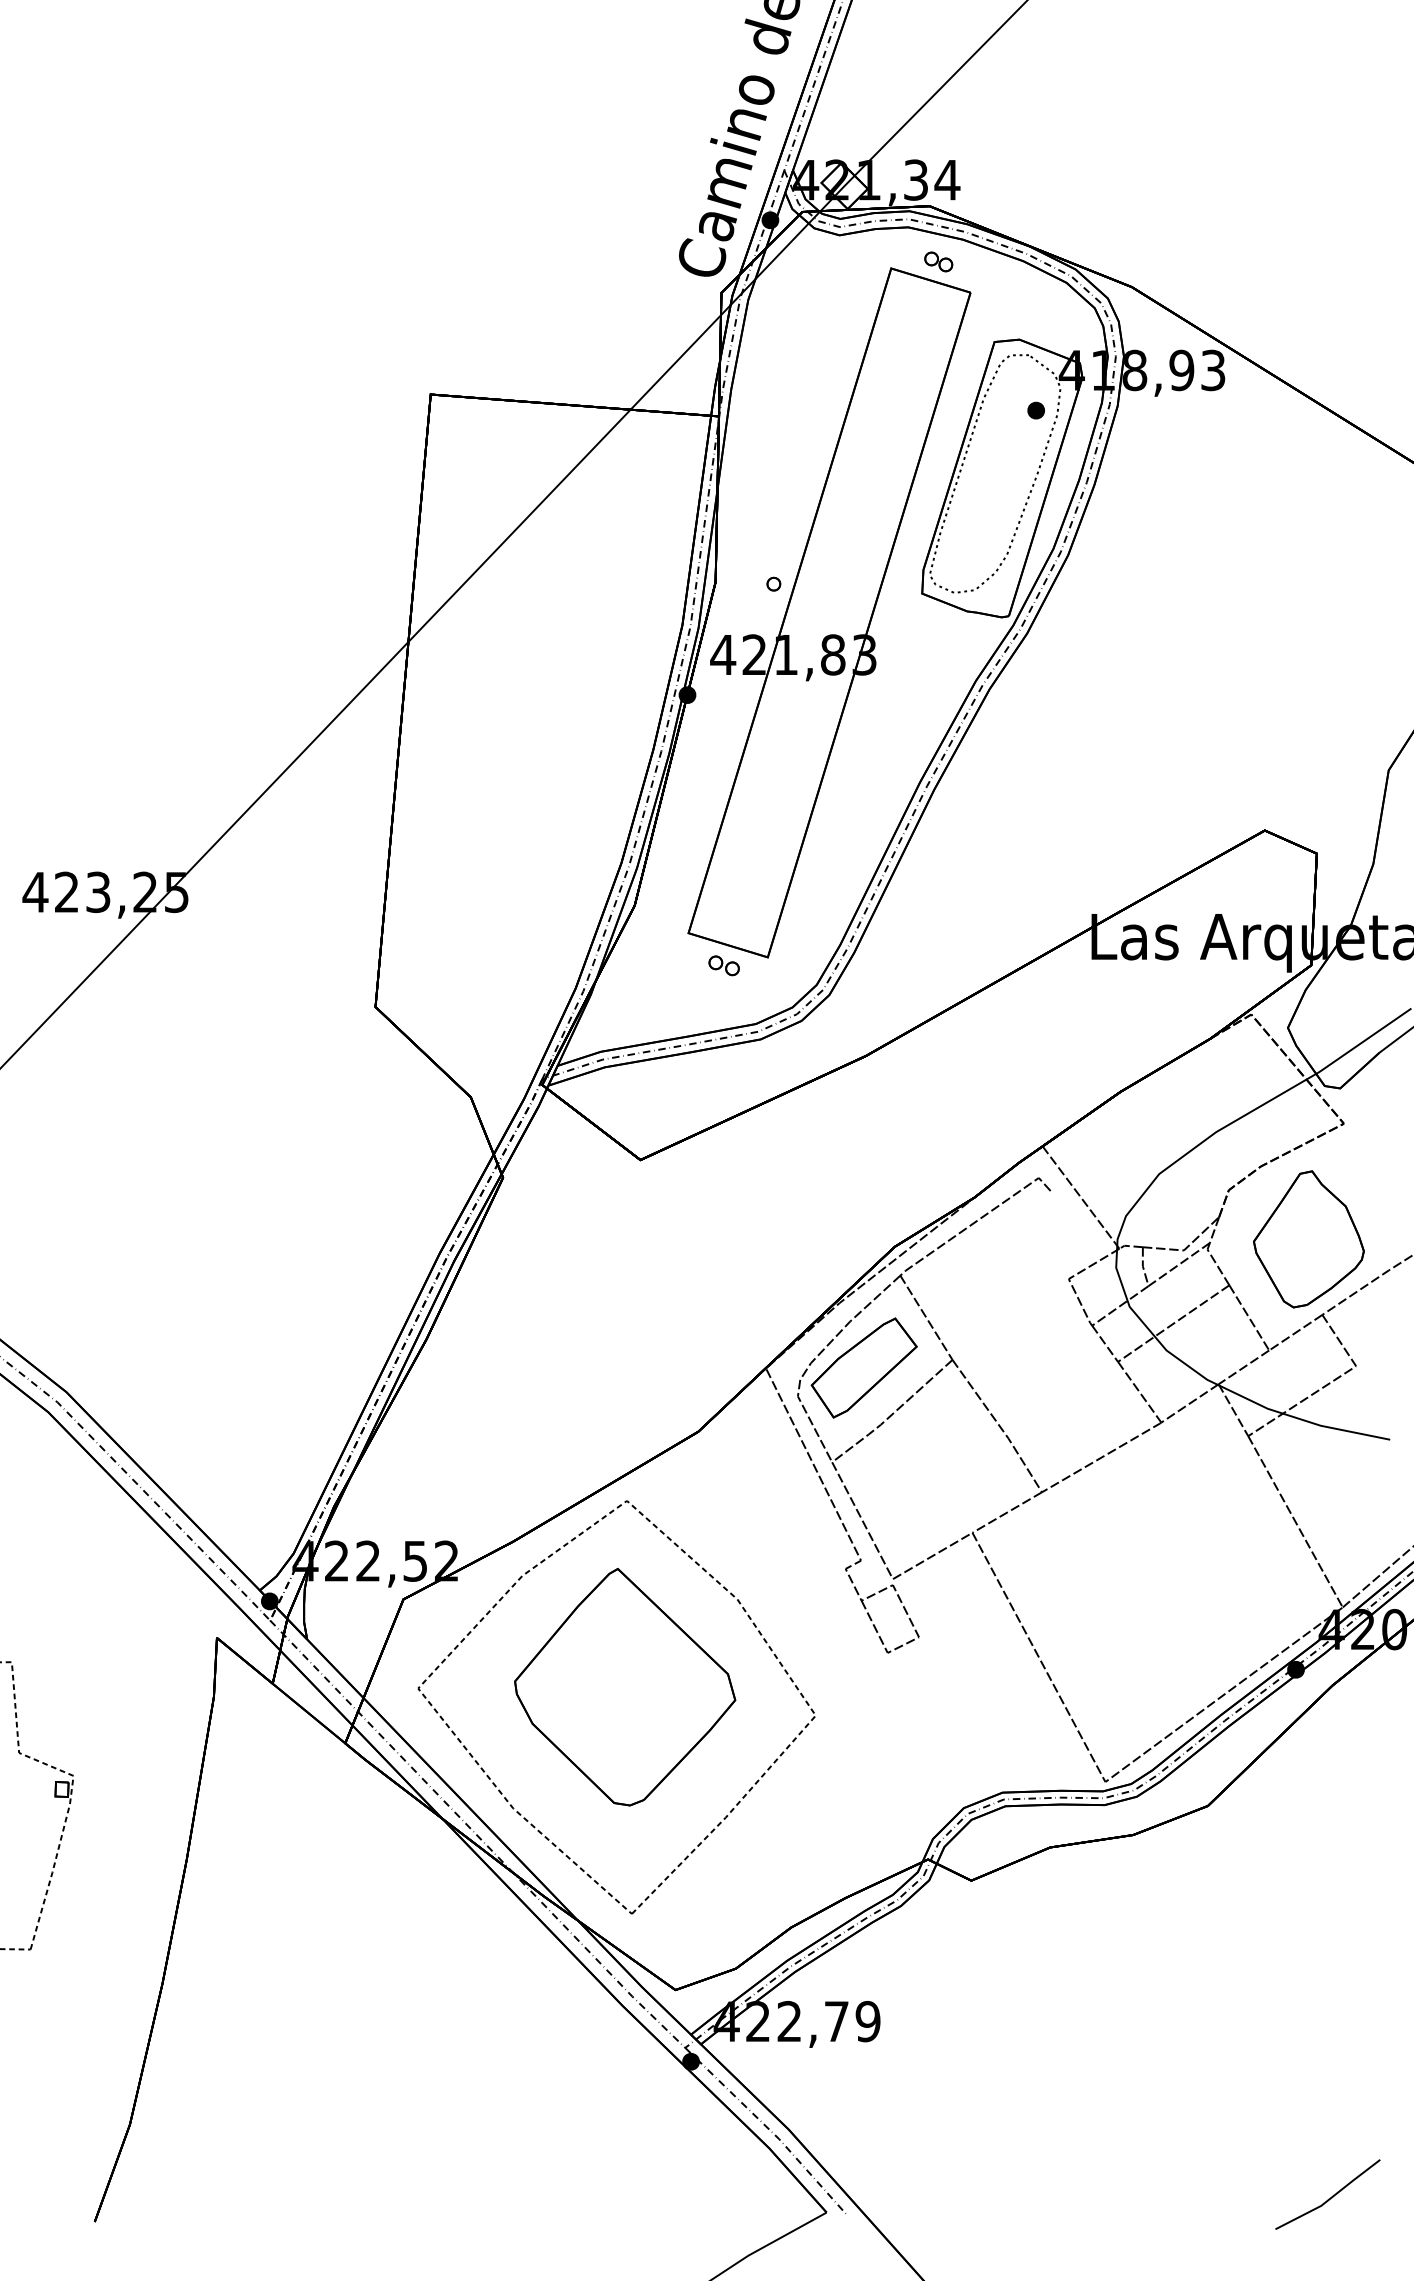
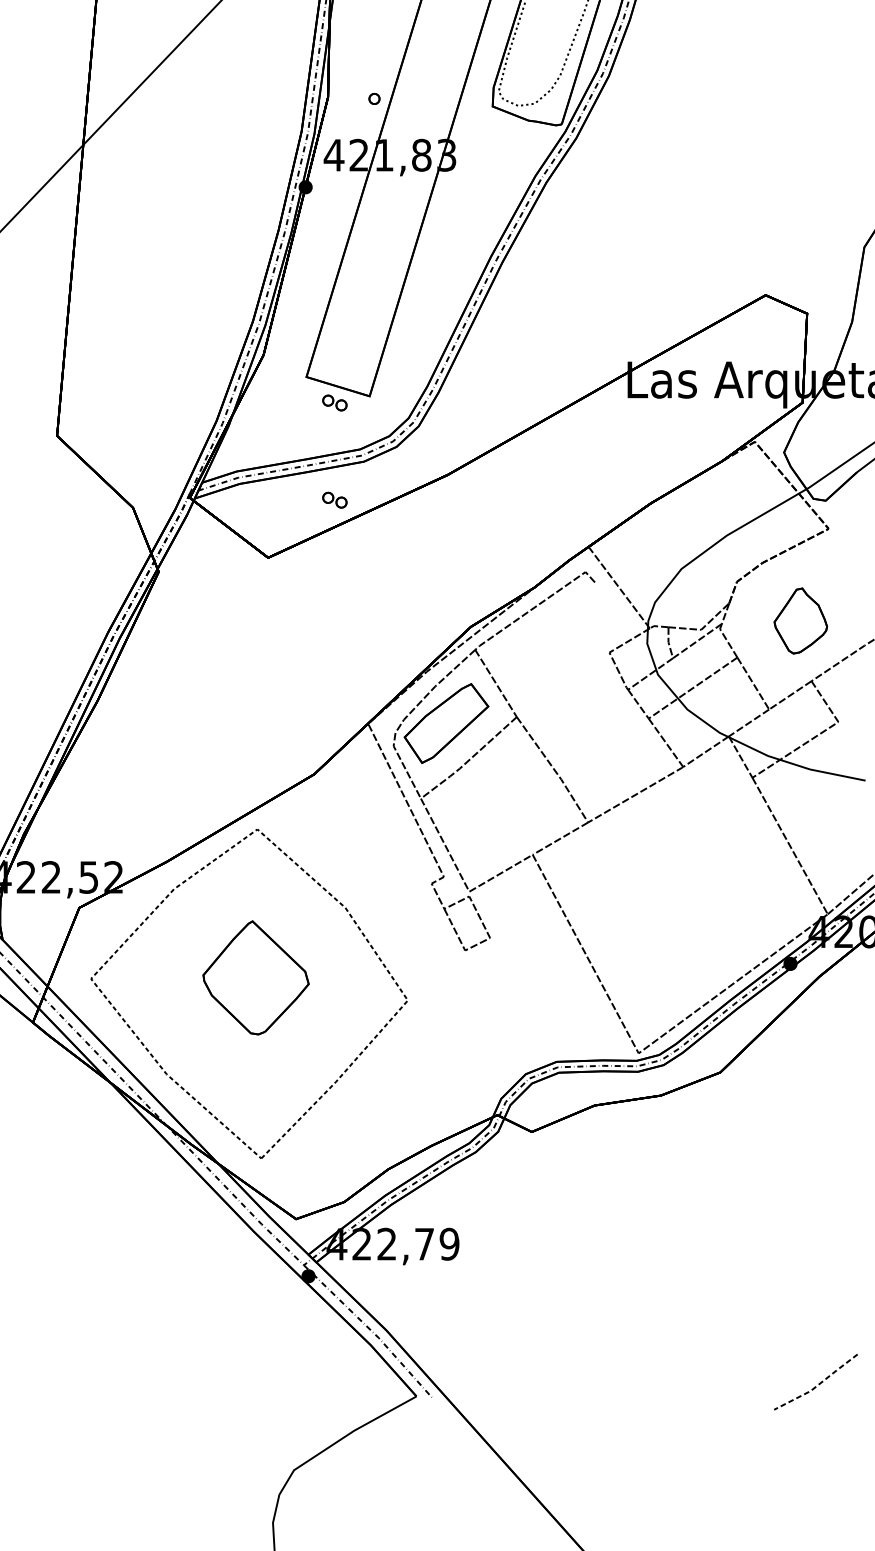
part: (723, 1087) -> (334, 499), added
part: (1308, 1239) -> (800, 621), size x0.6
part: (625, 1687) -> (256, 978), size x0.6
line: (1330, 2198) -> (818, 1385), solid -> dashed

